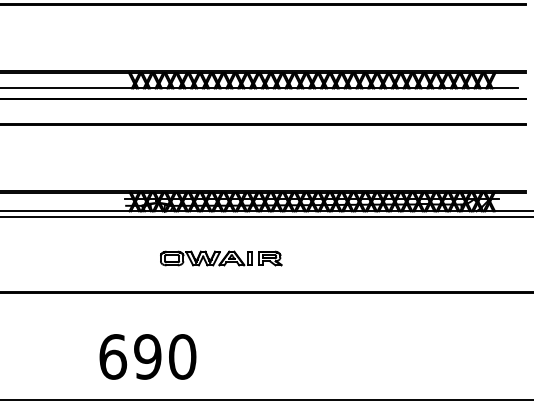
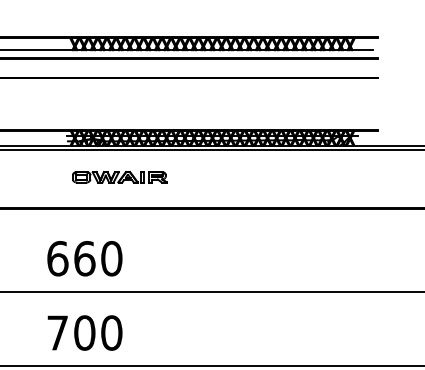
part: (220, 258) -> (119, 177), moved
text: (147, 356) -> (84, 258), 690 -> 660

